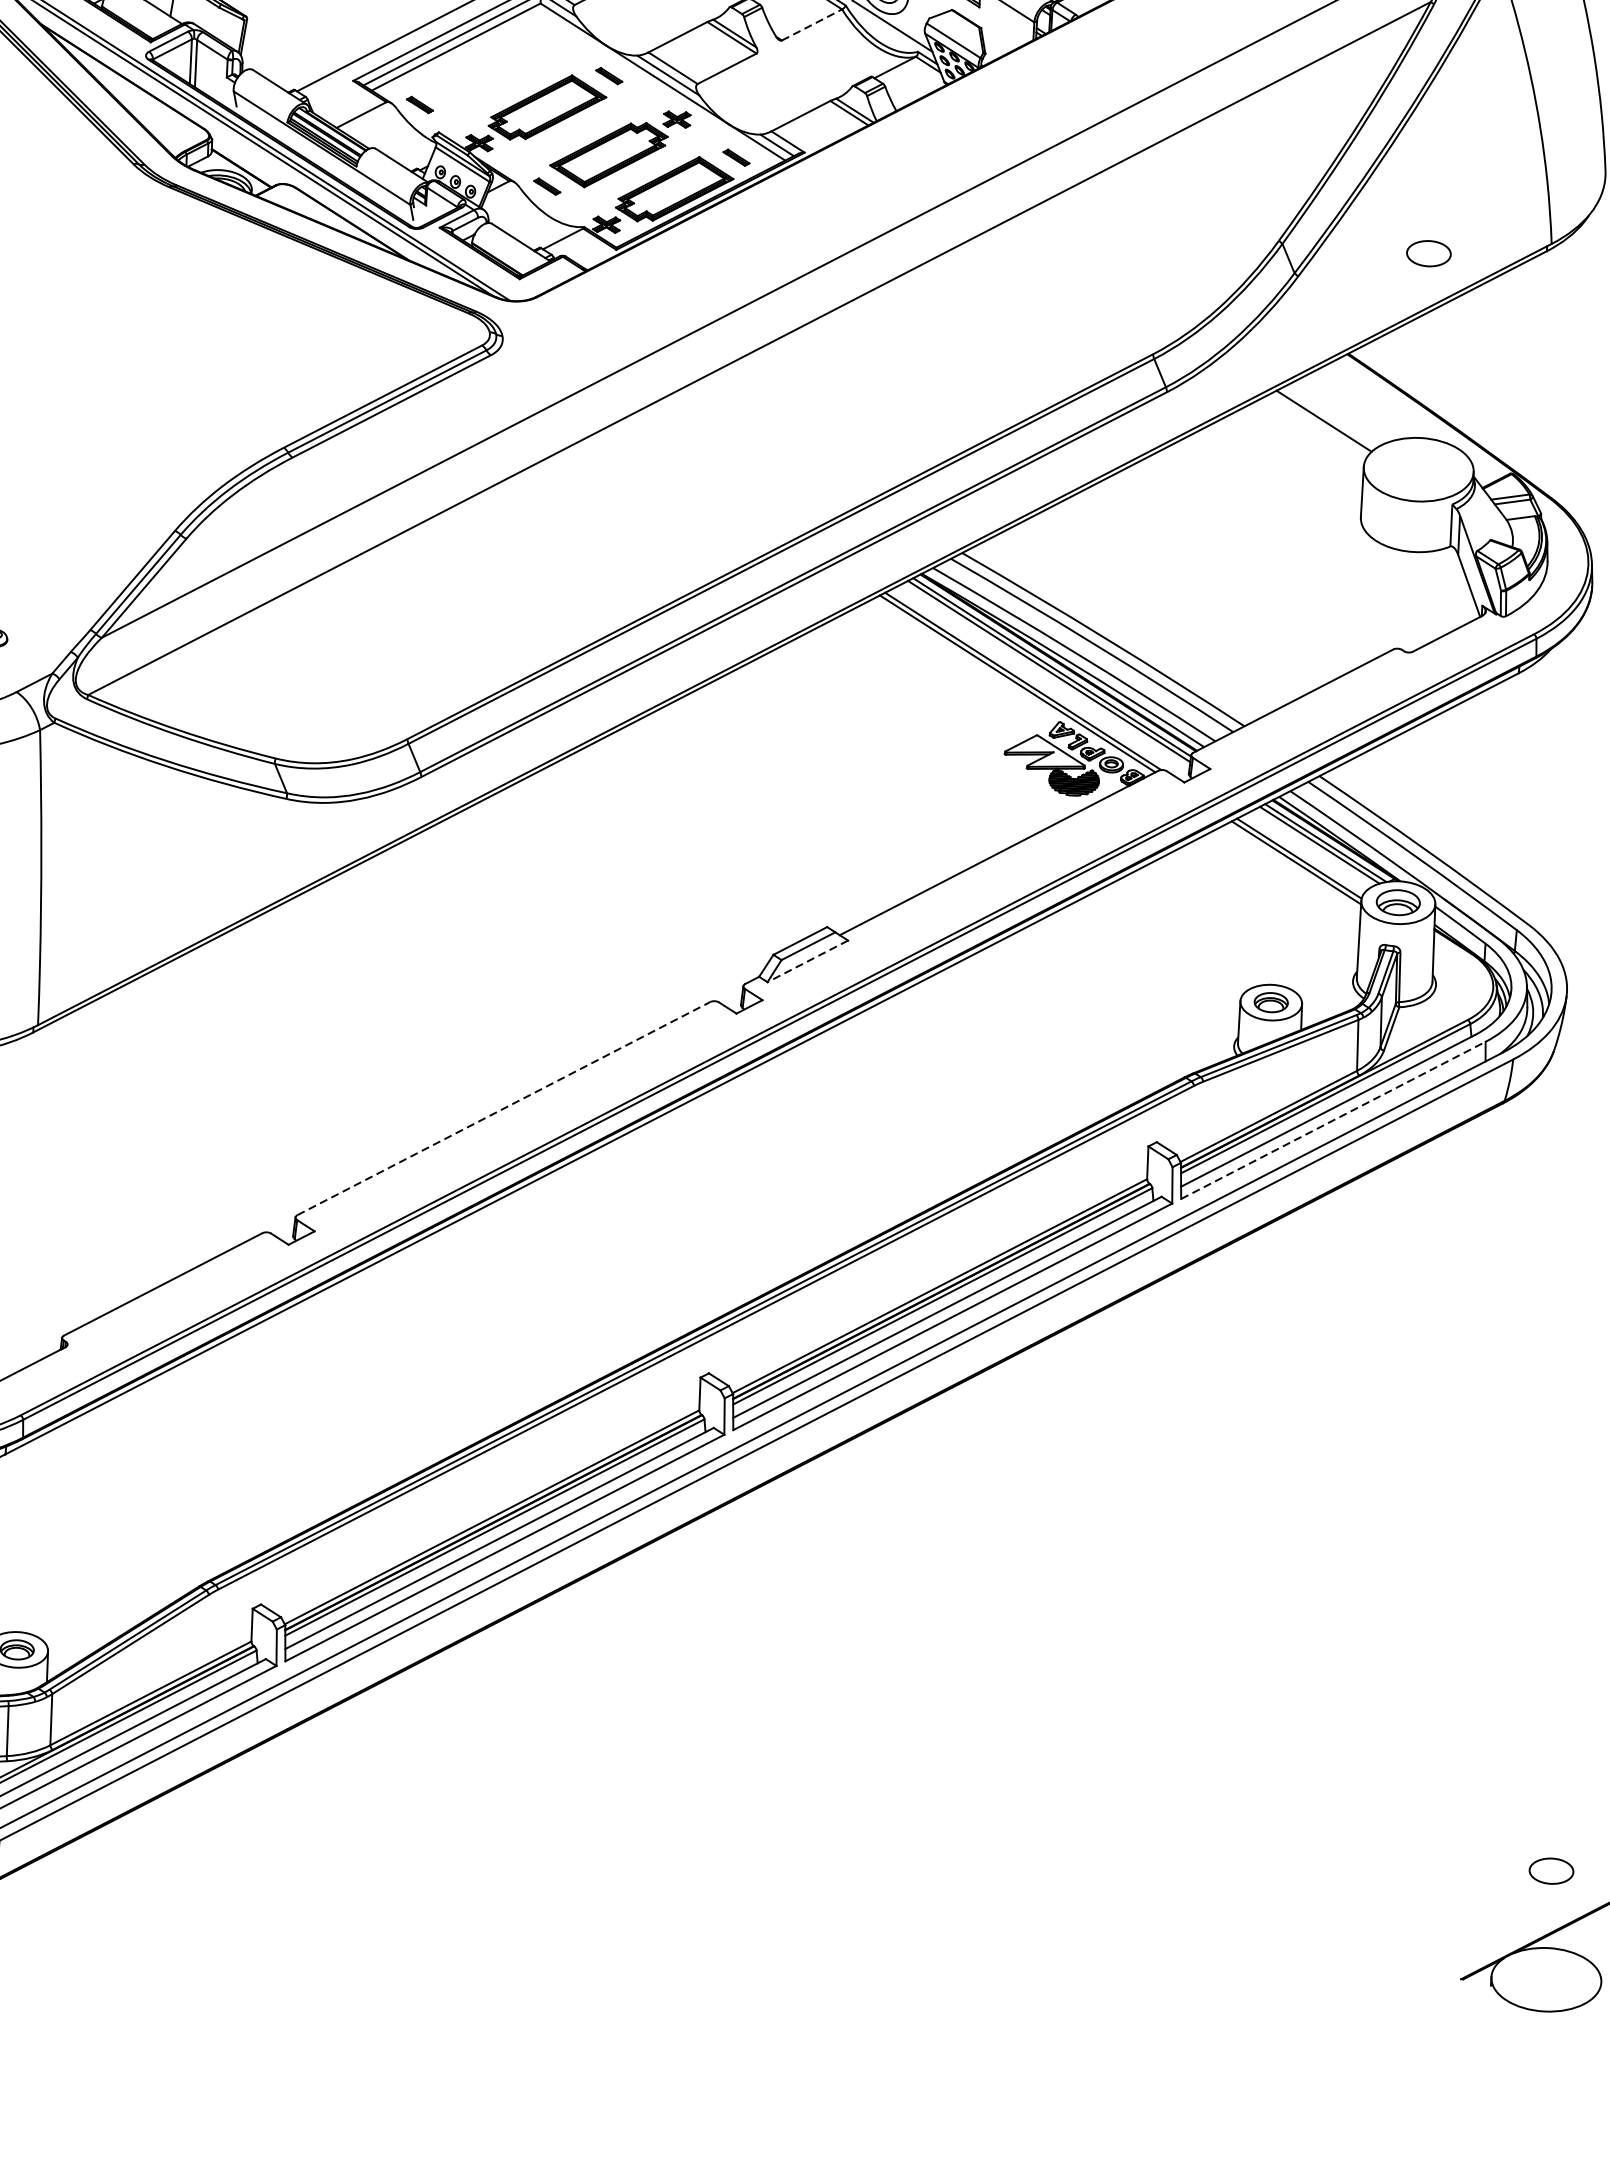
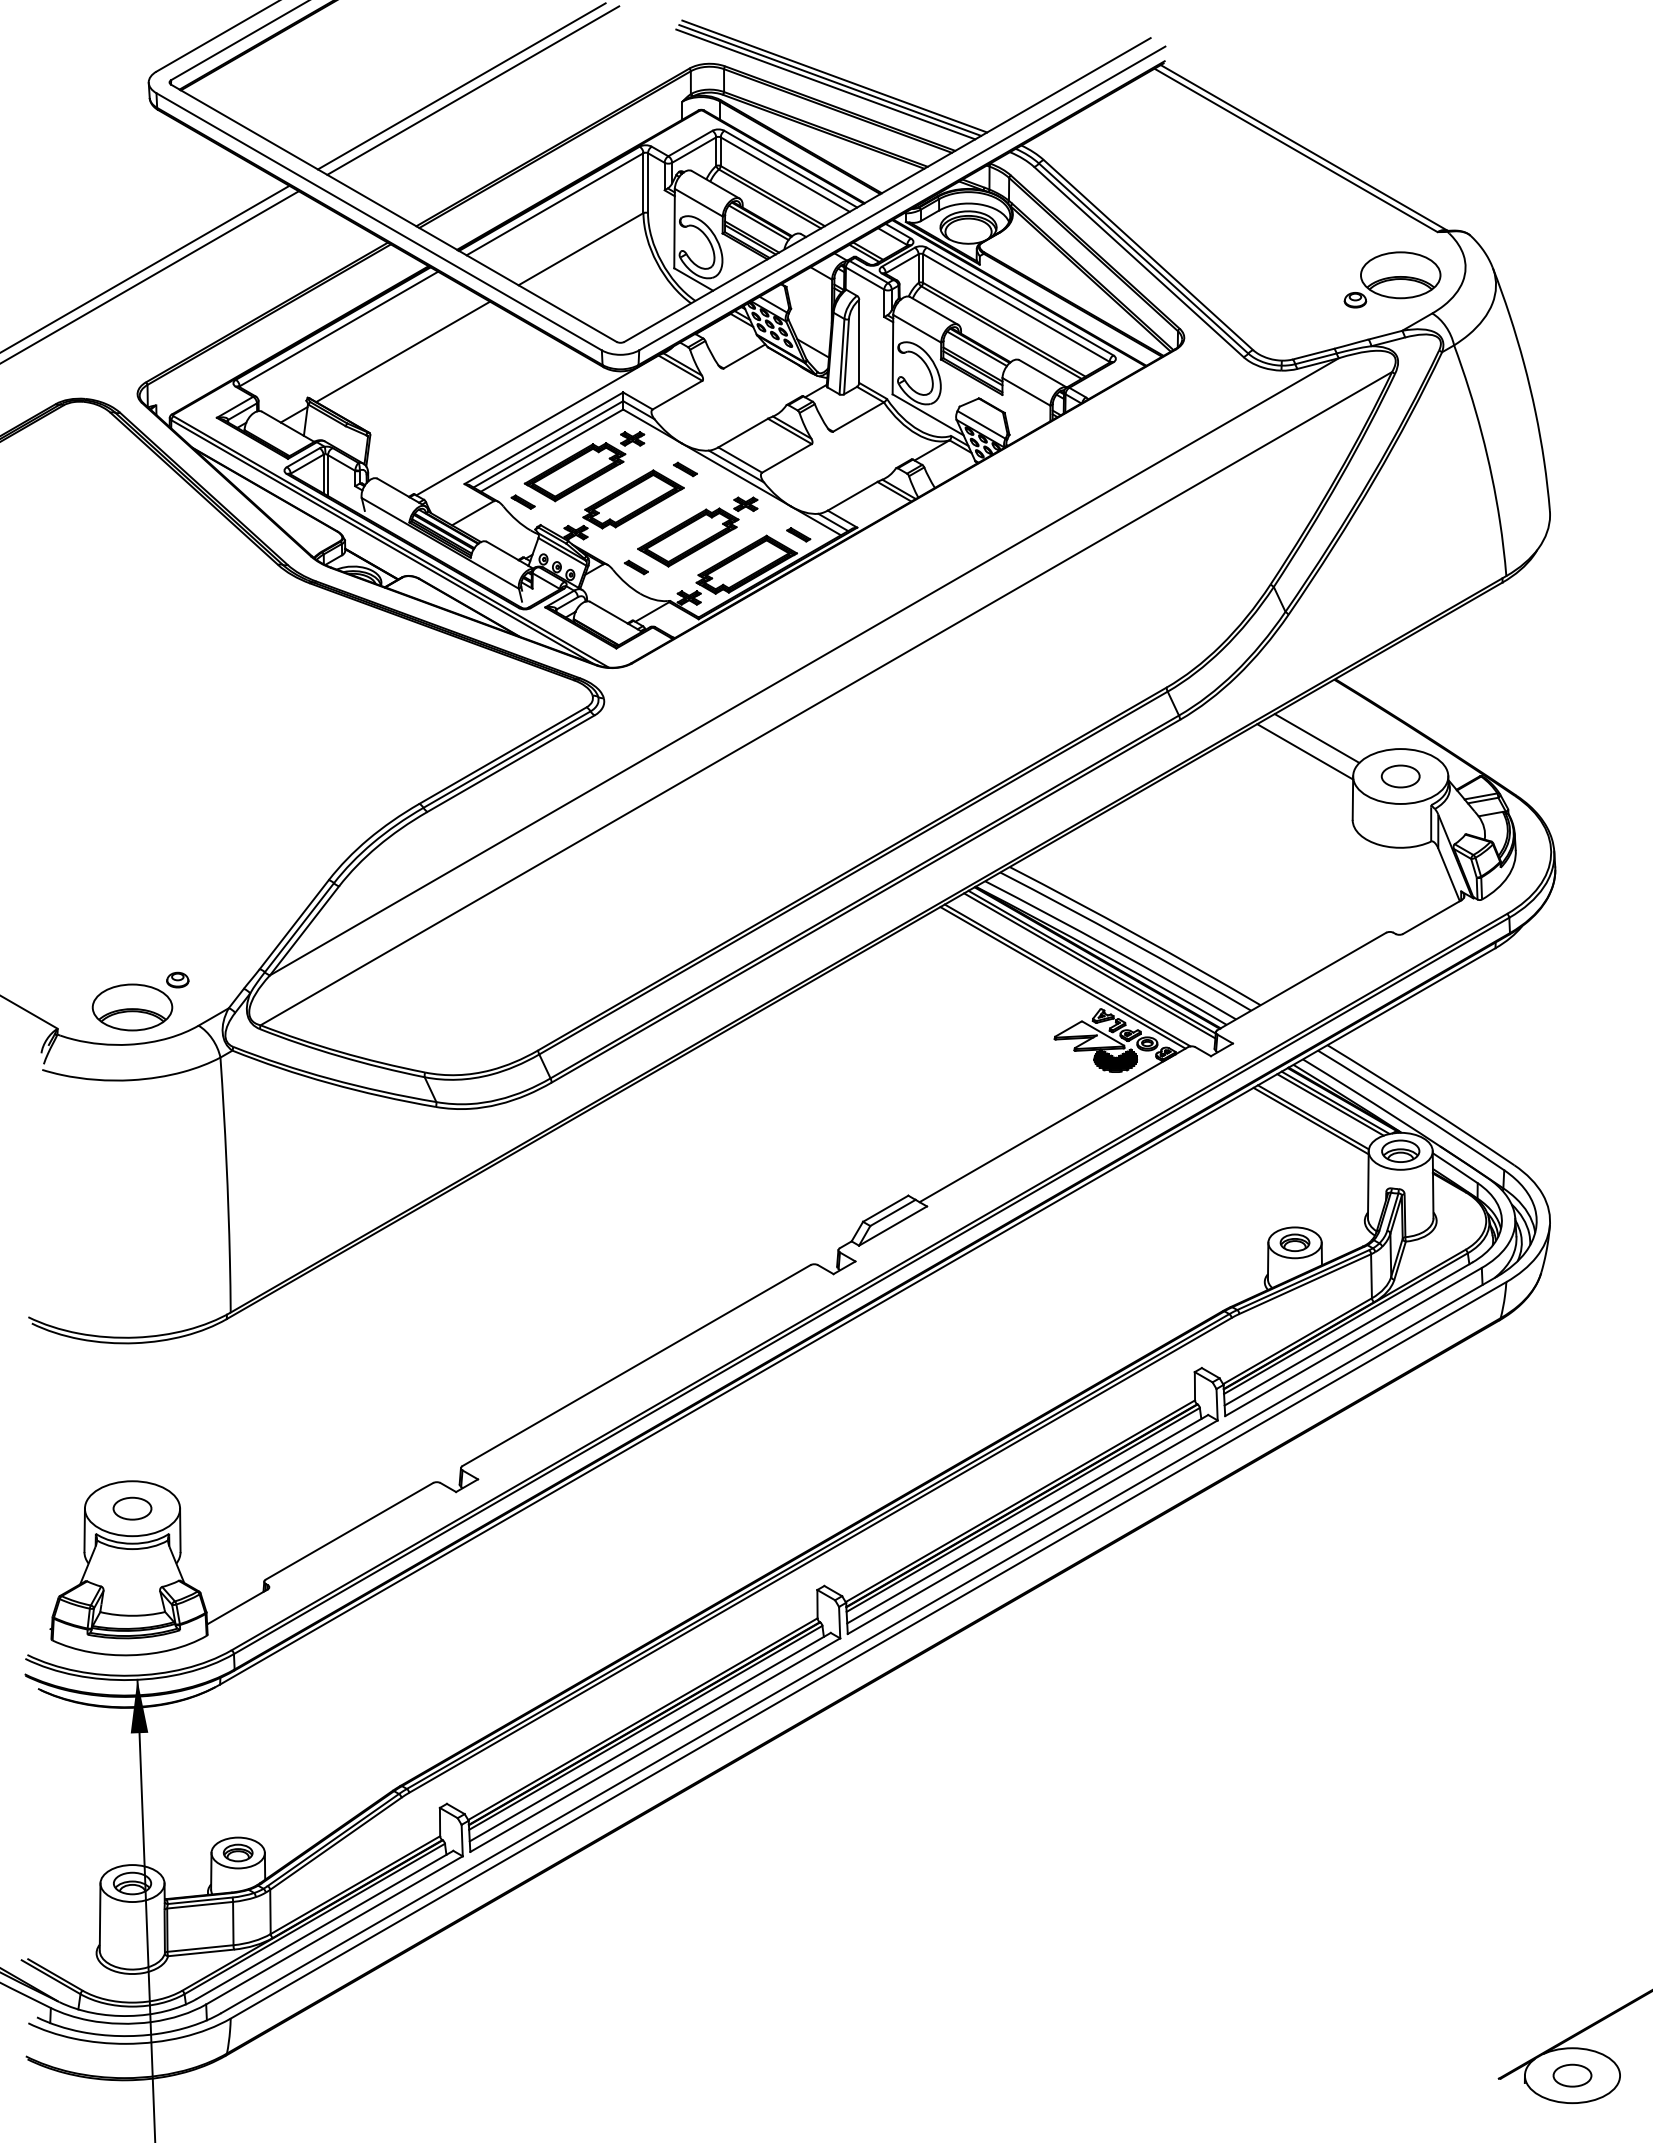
line: (812, 24) -> (858, 416), dashed -> solid
part: (492, 67) -> (584, 466), added
part: (1428, 253) -> (1400, 776), moved
line: (1310, 435) -> (1305, 751), added
line: (807, 961) -> (892, 1226), dashed -> solid
line: (503, 1108) -> (636, 1365), dashed -> solid
line: (1333, 1119) -> (1353, 1341), dashed -> solid
part: (1551, 1870) -> (1572, 2075), moved

